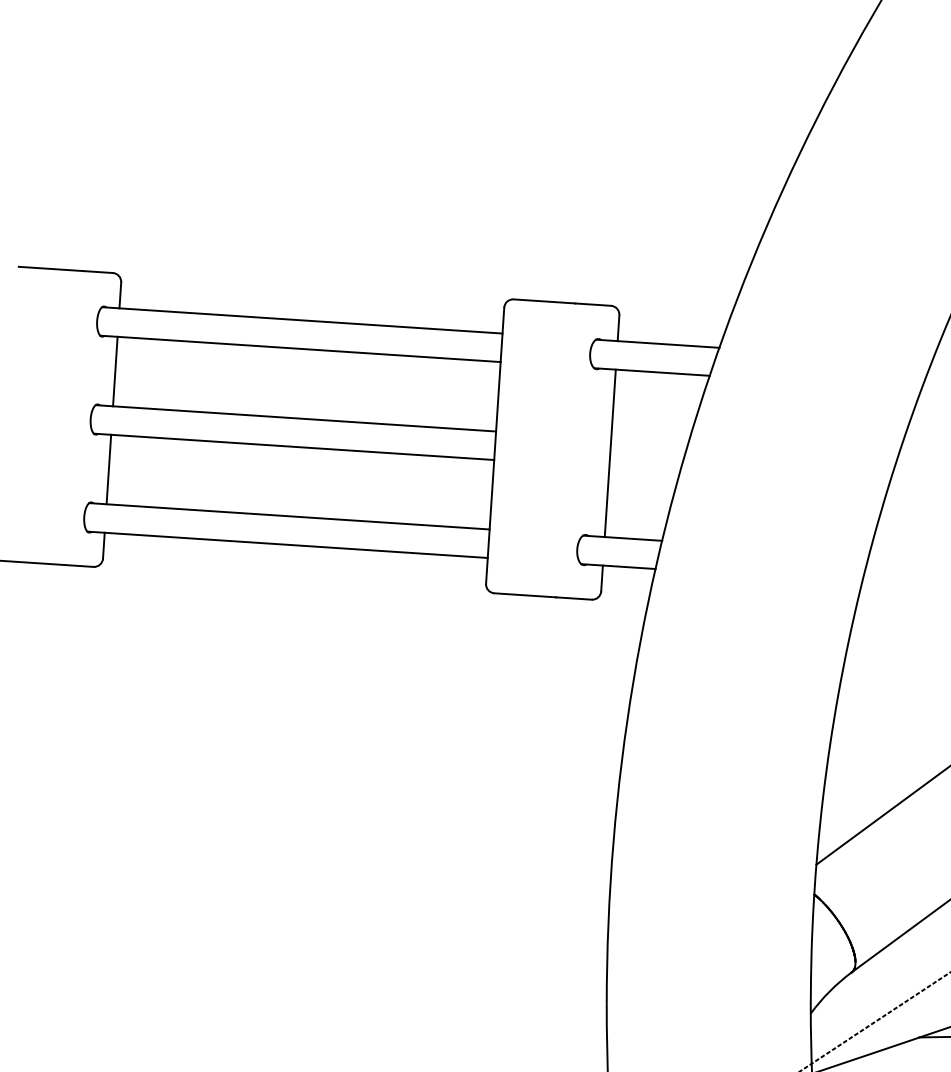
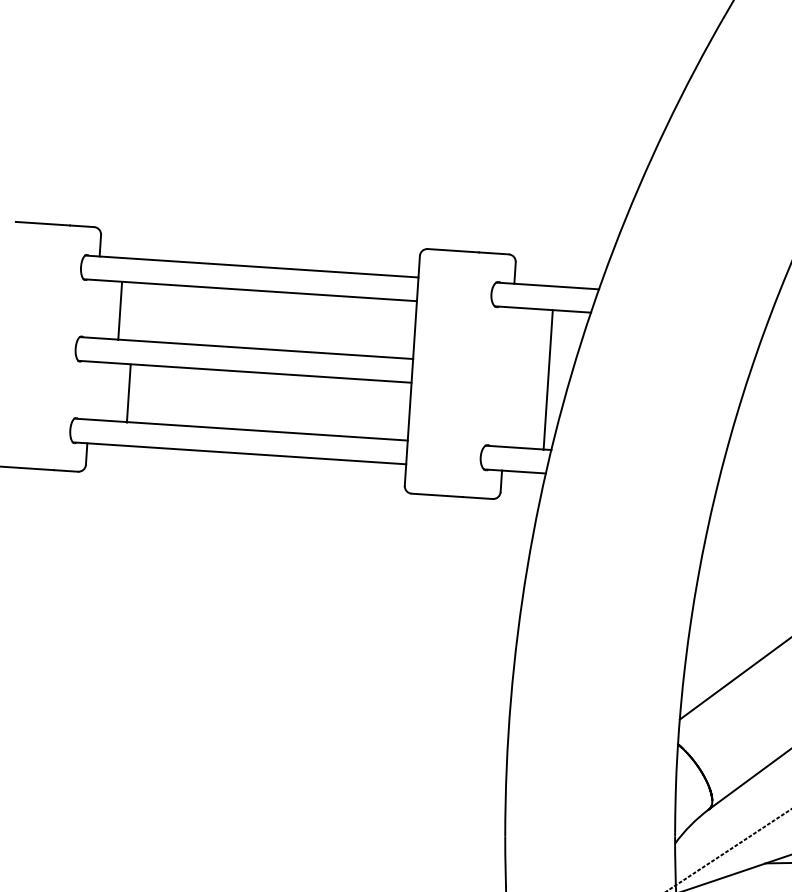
line: (115, 372) -> (120, 311), moved
line: (609, 452) -> (547, 379), moved
line: (108, 469) -> (128, 393), moved

